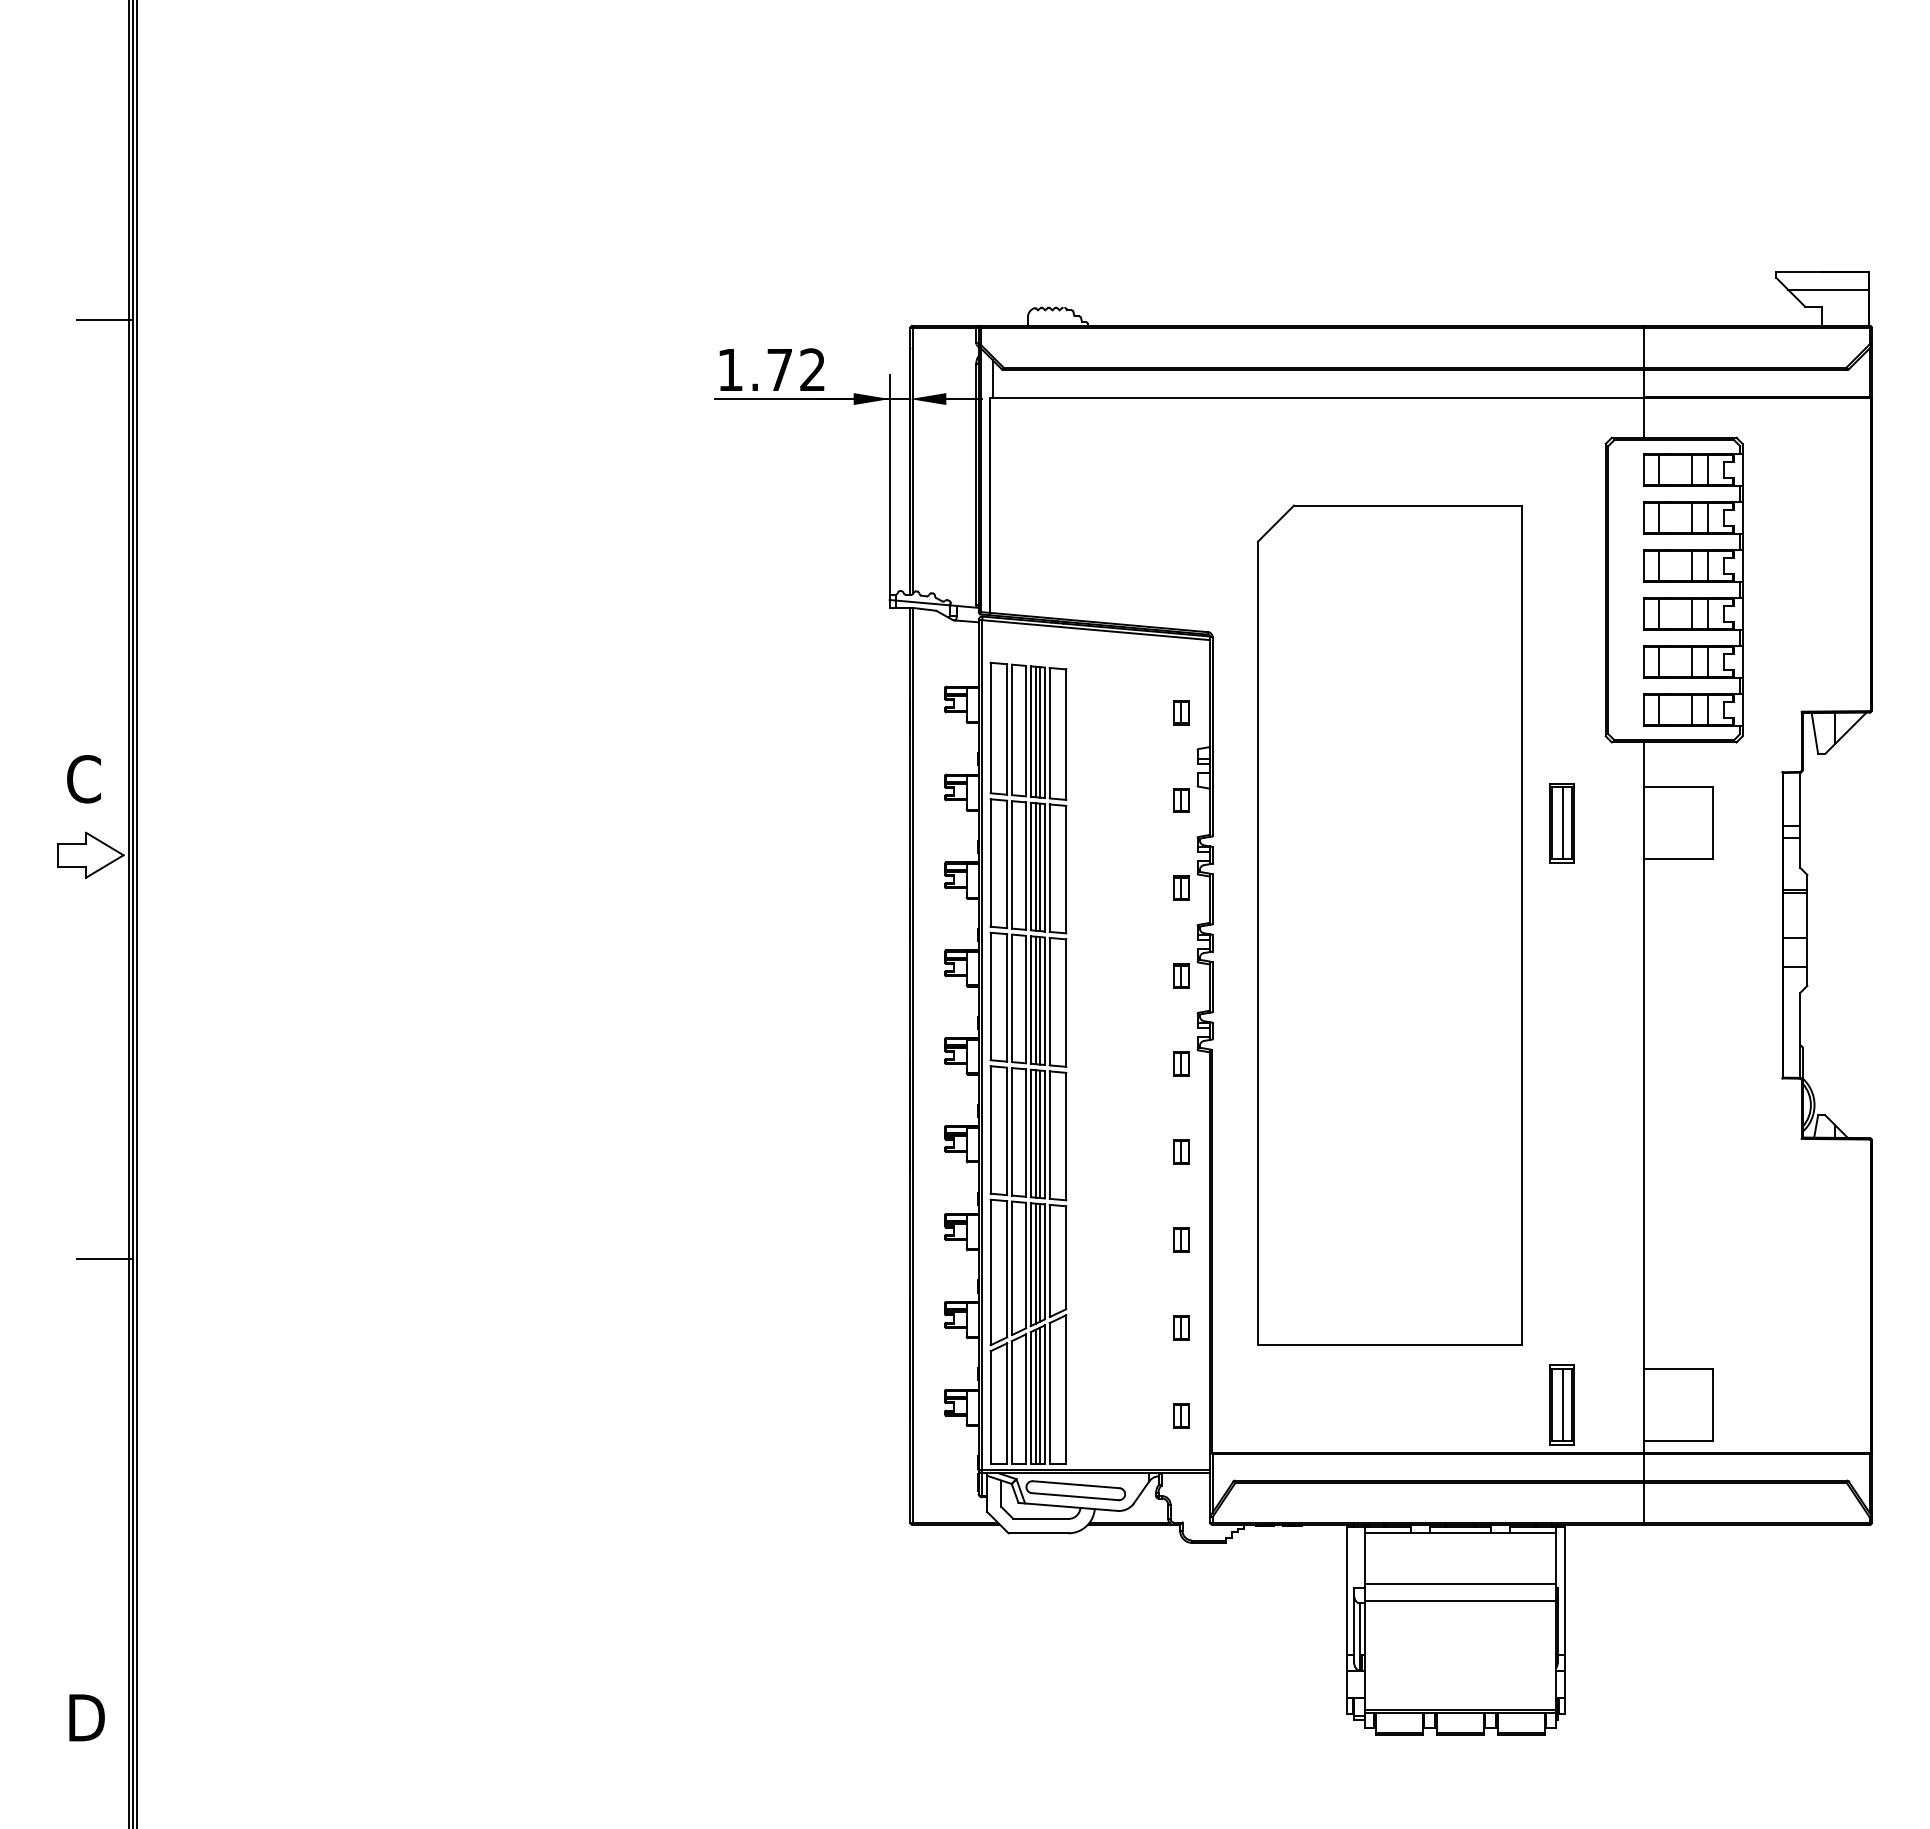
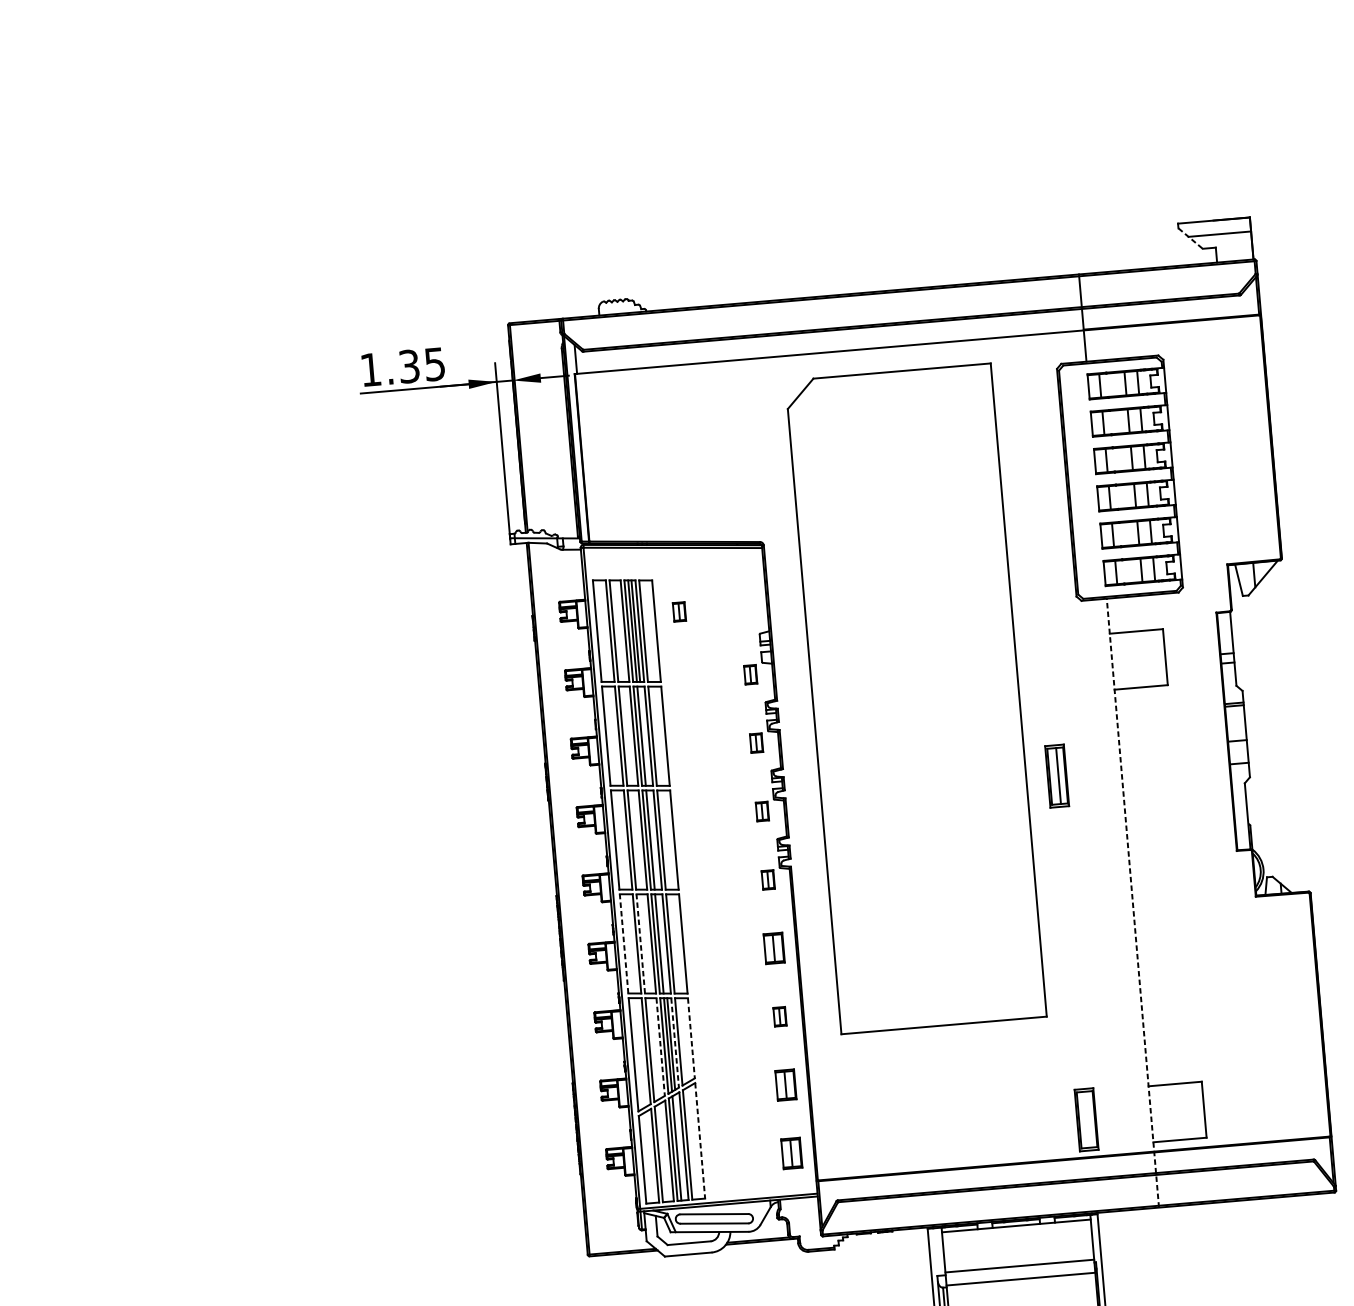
line: (1790, 292) -> (1190, 238), solid -> dashed
text: (795, 369) -> (421, 365), 1.72 -> 1.35
part: (1181, 712) -> (679, 611), moved
part: (1561, 823) -> (1057, 776), moved
line: (1039, 867) -> (644, 736), removed
part: (1389, 924) -> (915, 698), moved
line: (1039, 1000) -> (653, 839), removed
line: (990, 1129) -> (623, 943), solid -> dashed
line: (1011, 1131) -> (640, 943), solid -> dashed
line: (1644, 1133) -> (1133, 903), solid -> dashed
line: (1039, 1134) -> (662, 944), removed
part: (1181, 1151) -> (774, 947), size x1.6
line: (1066, 1258) -> (691, 1038), solid -> dashed
line: (1044, 1262) -> (674, 1043), solid -> dashed
line: (1026, 1265) -> (661, 1046), solid -> dashed
part: (1181, 1327) -> (785, 1084), size x1.6
line: (1066, 1390) -> (700, 1141), solid -> dashed
line: (1039, 1395) -> (679, 1147), removed
line: (1563, 1404) -> (1088, 1119), removed
part: (1181, 1415) -> (791, 1153), size x1.6

